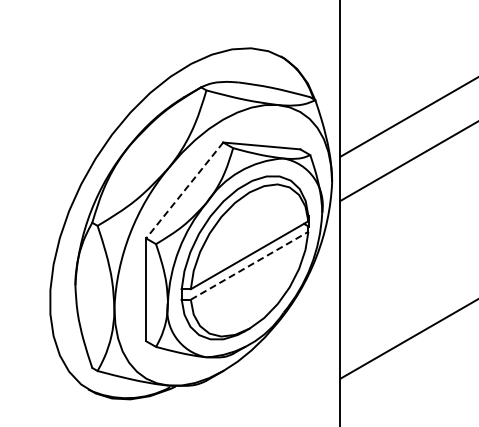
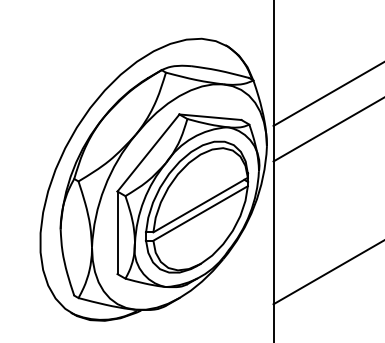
line: (184, 190) -> (148, 153), dashed -> solid
line: (249, 265) -> (200, 213), dashed -> solid

